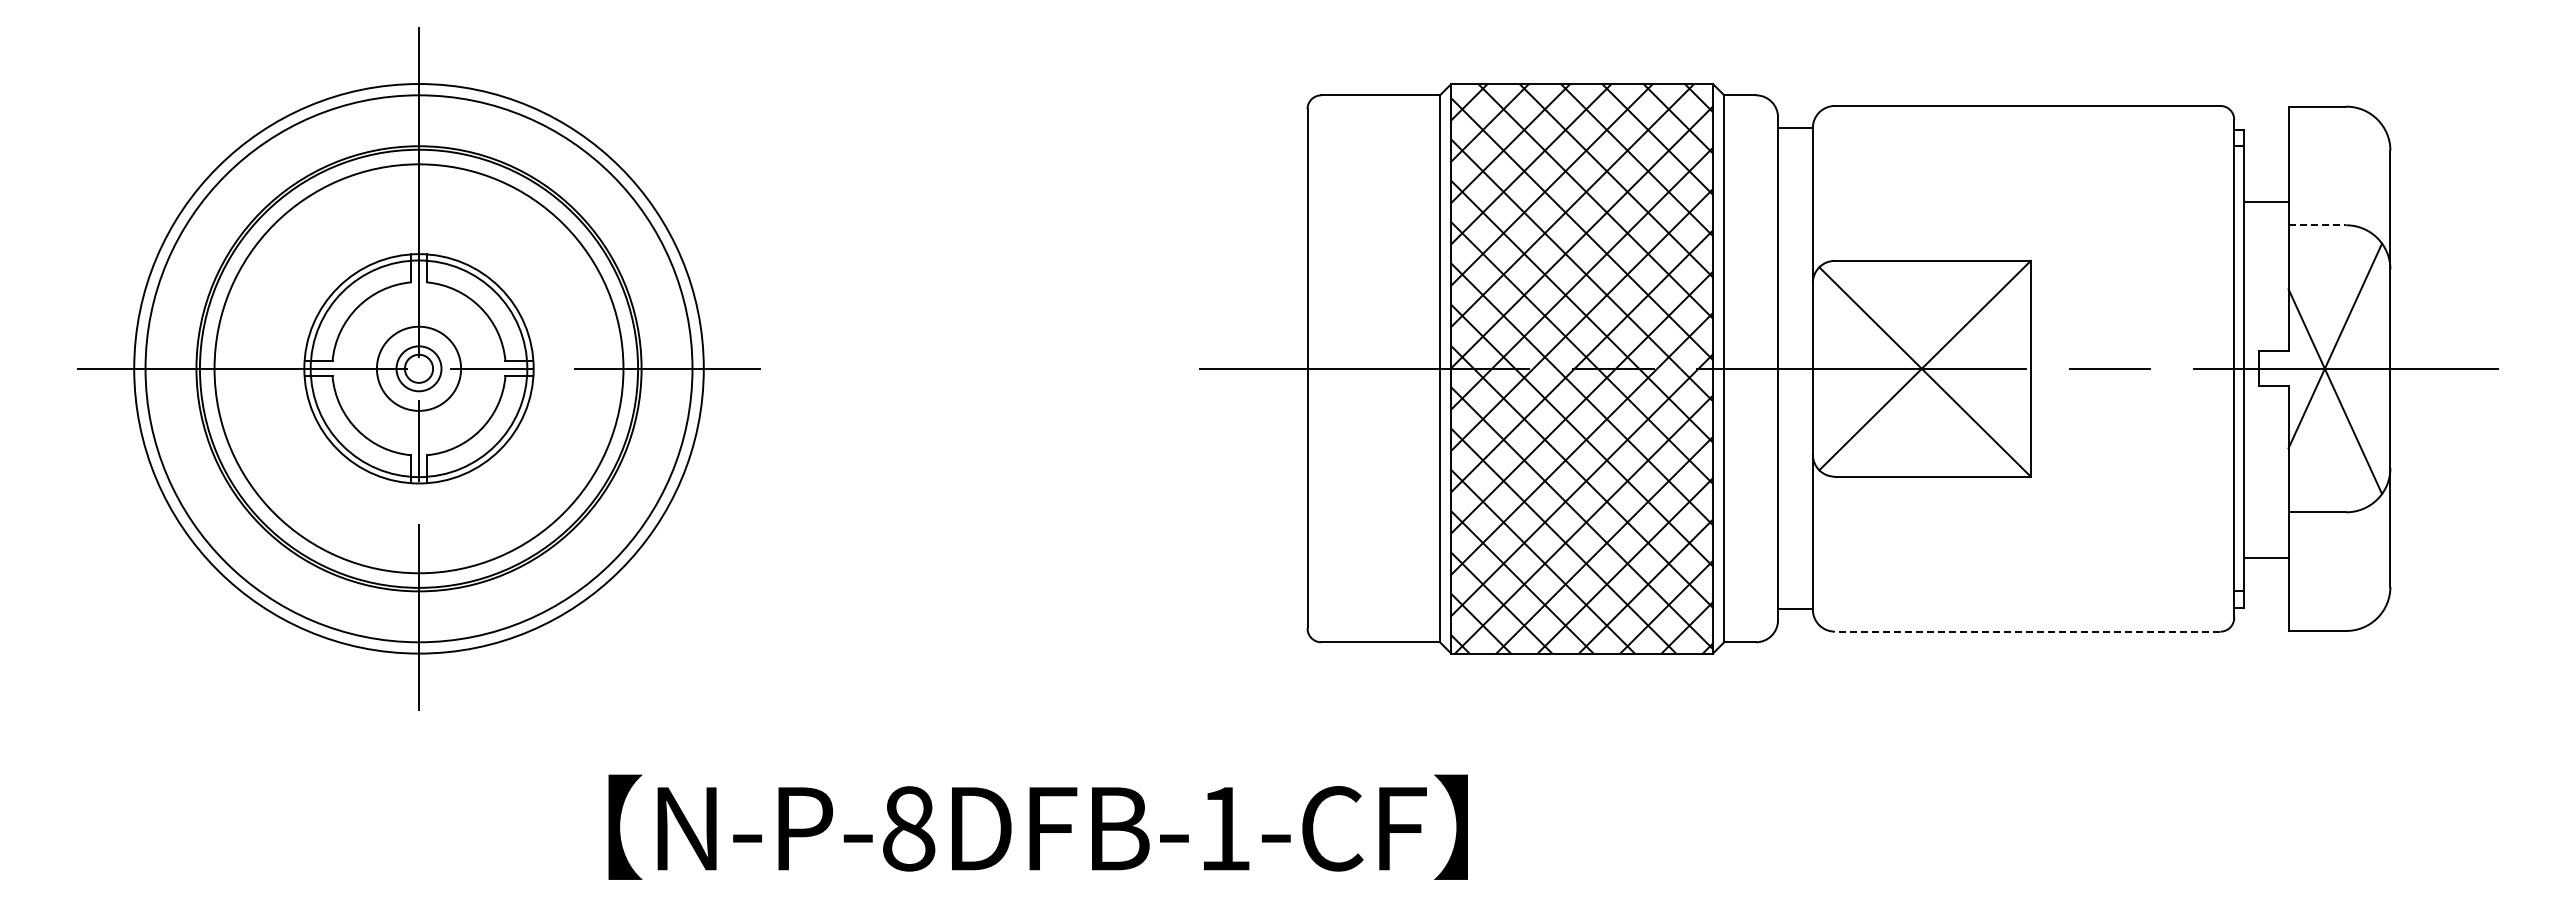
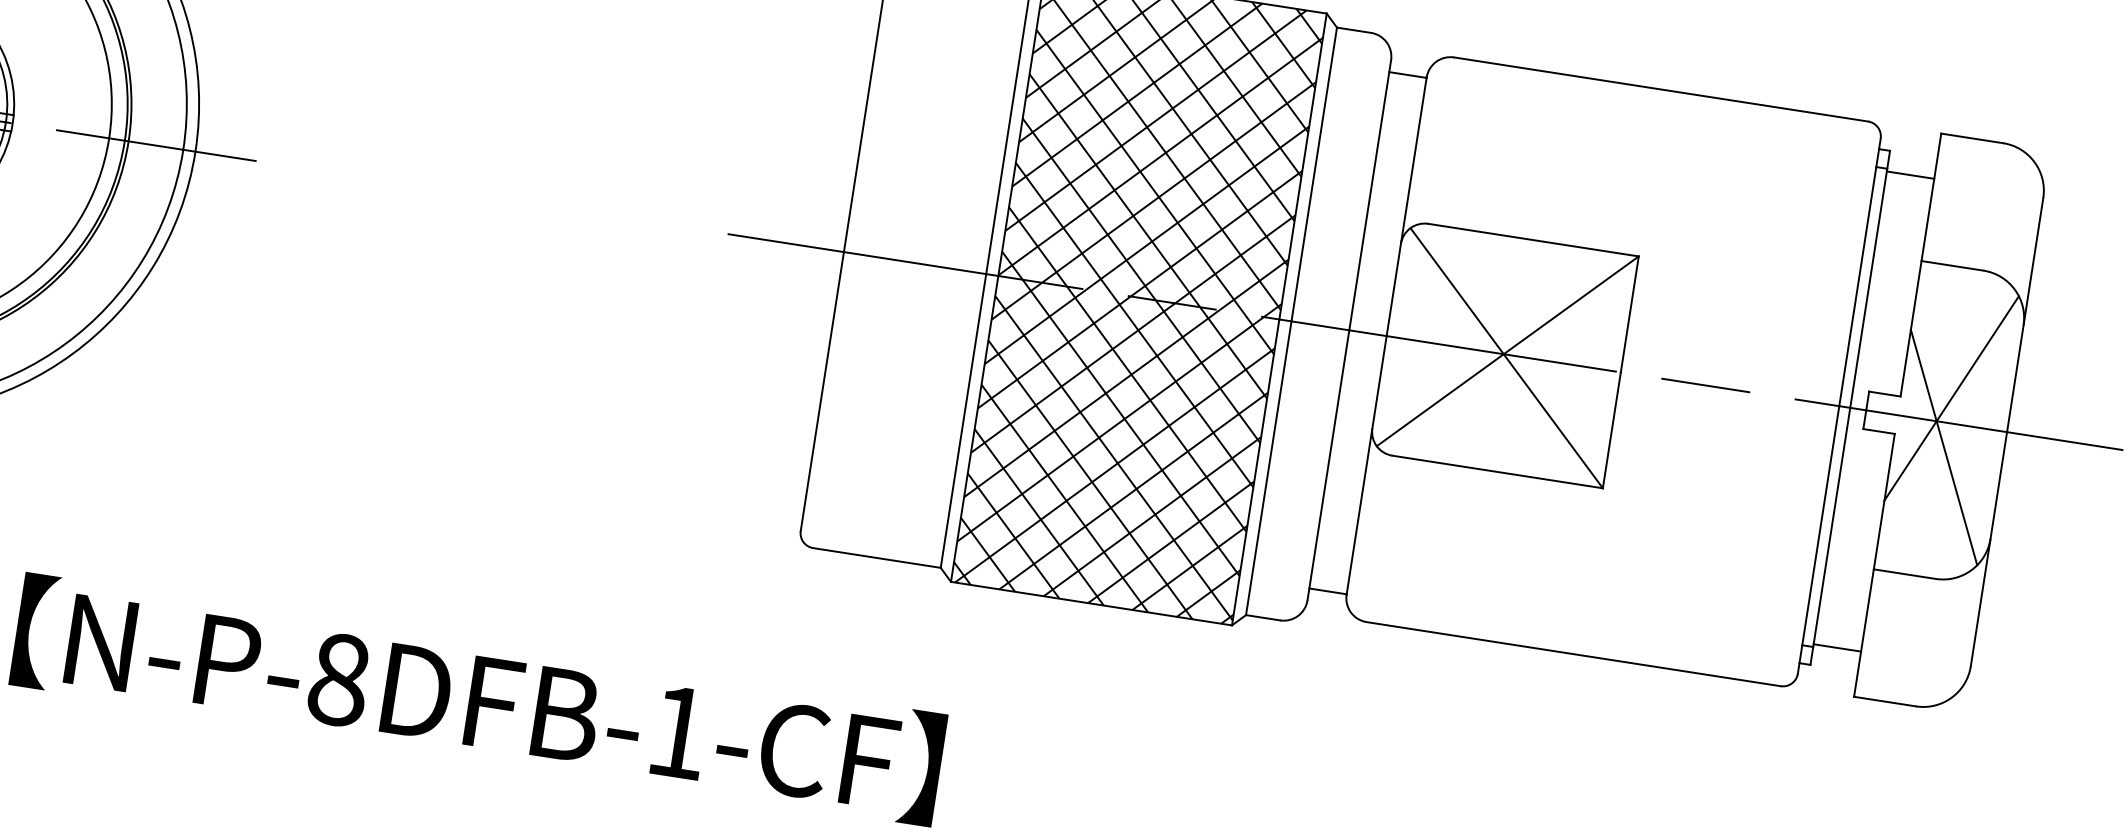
line: (2266, 201) -> (1910, 174), moved
line: (2317, 225) -> (1952, 266), dashed -> solid
line: (2266, 557) -> (1837, 647), moved
line: (2027, 631) -> (1573, 653), dashed -> solid

